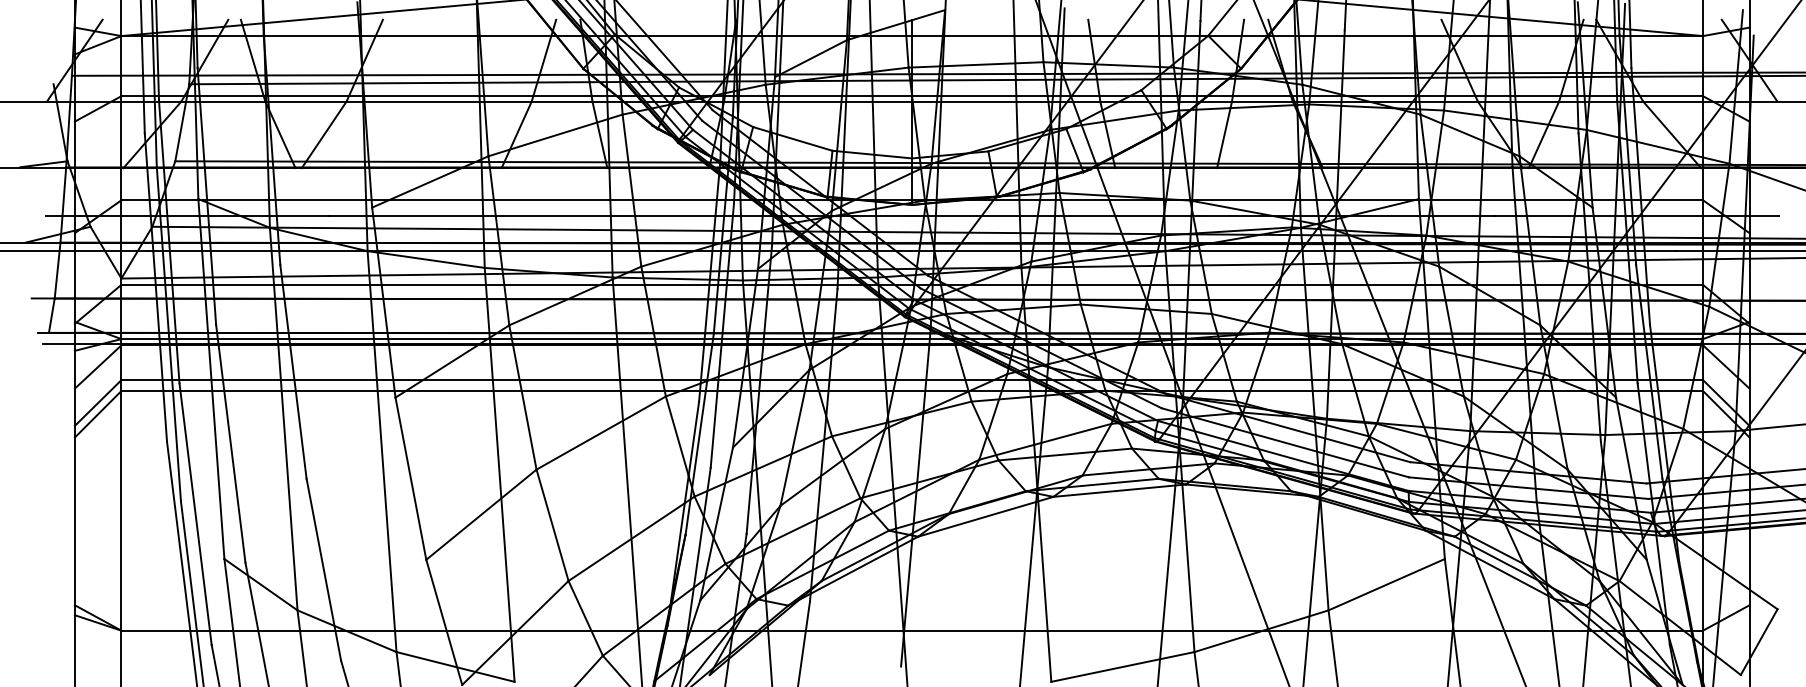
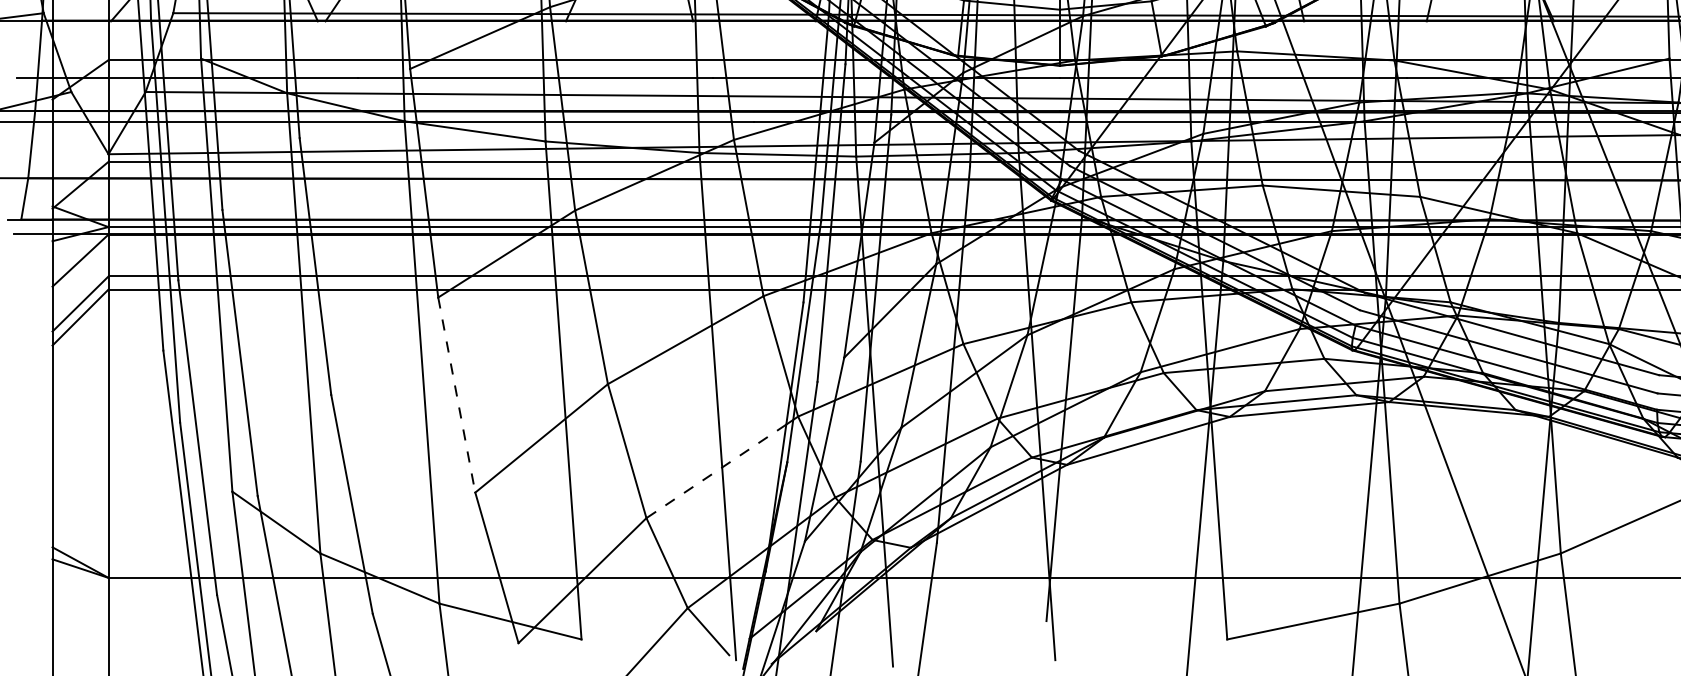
line: (410, 478) -> (456, 394), solid -> dashed
line: (626, 542) -> (716, 471), solid -> dashed

